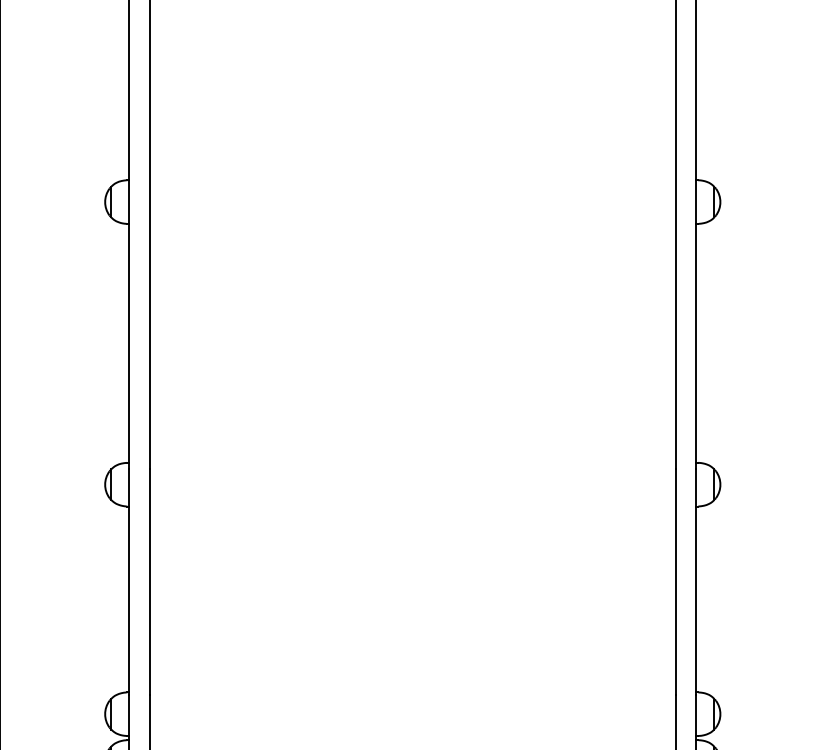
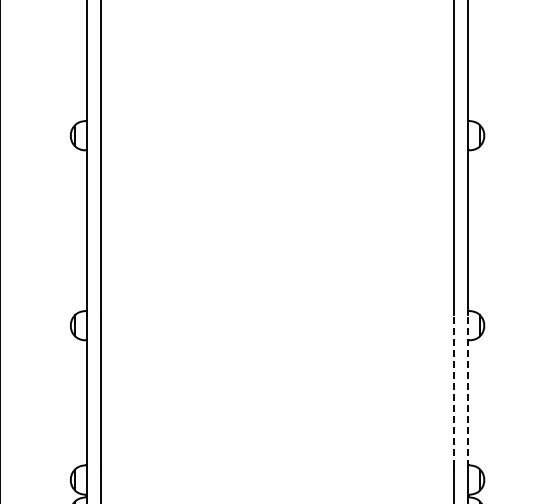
line: (676, 582) -> (454, 391), solid -> dashed
line: (696, 582) -> (468, 391), solid -> dashed

